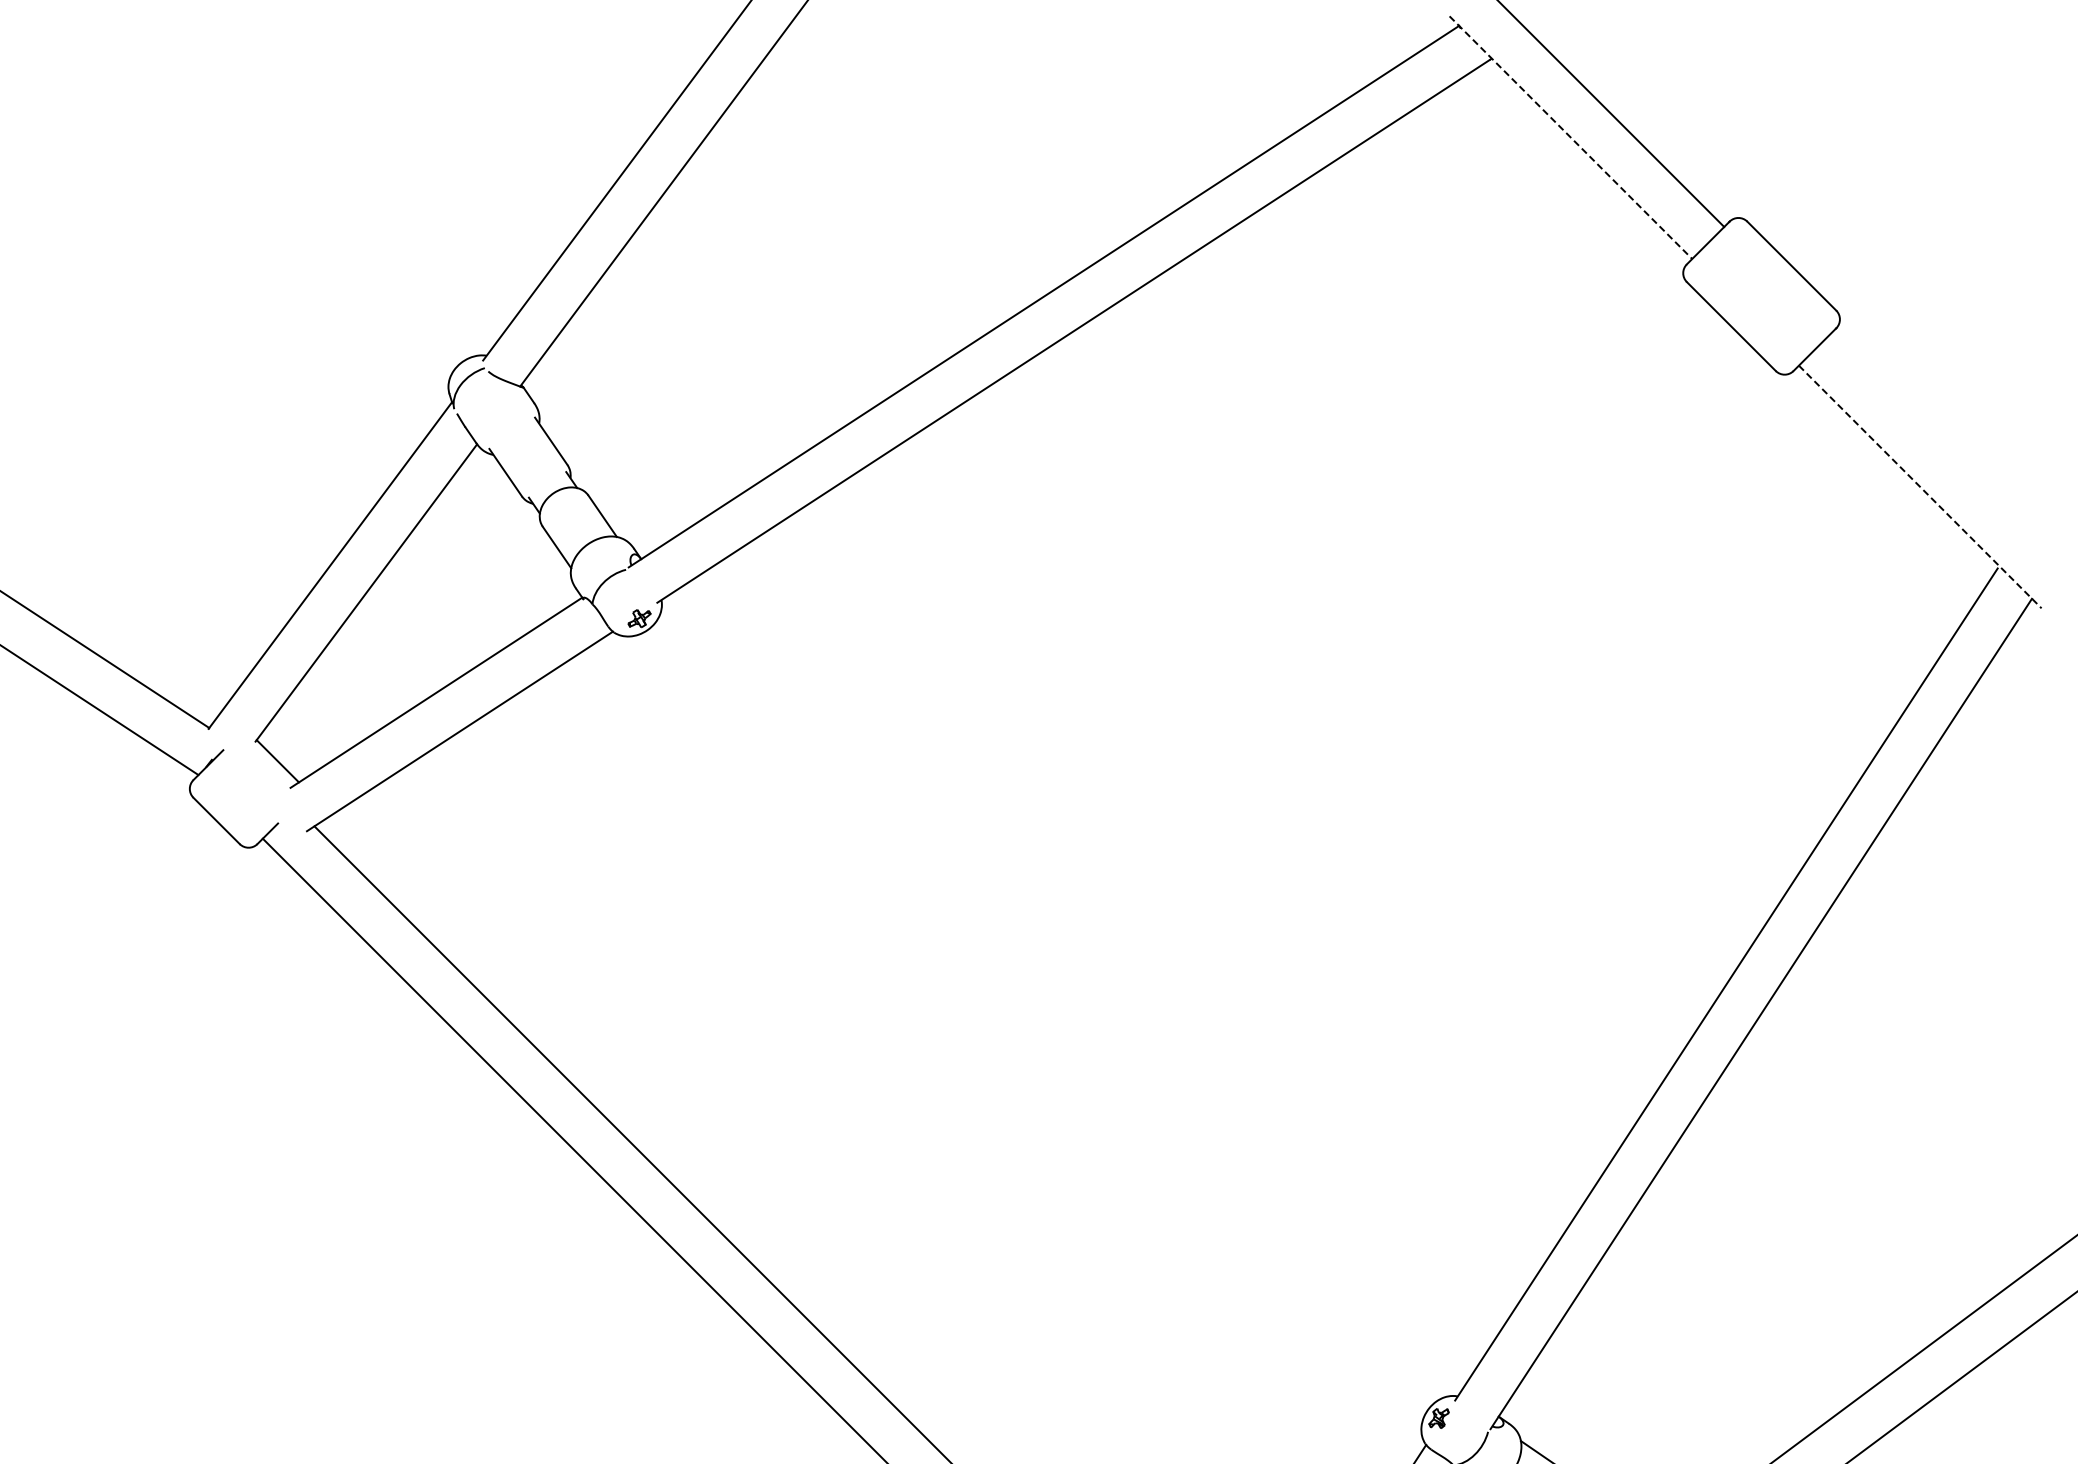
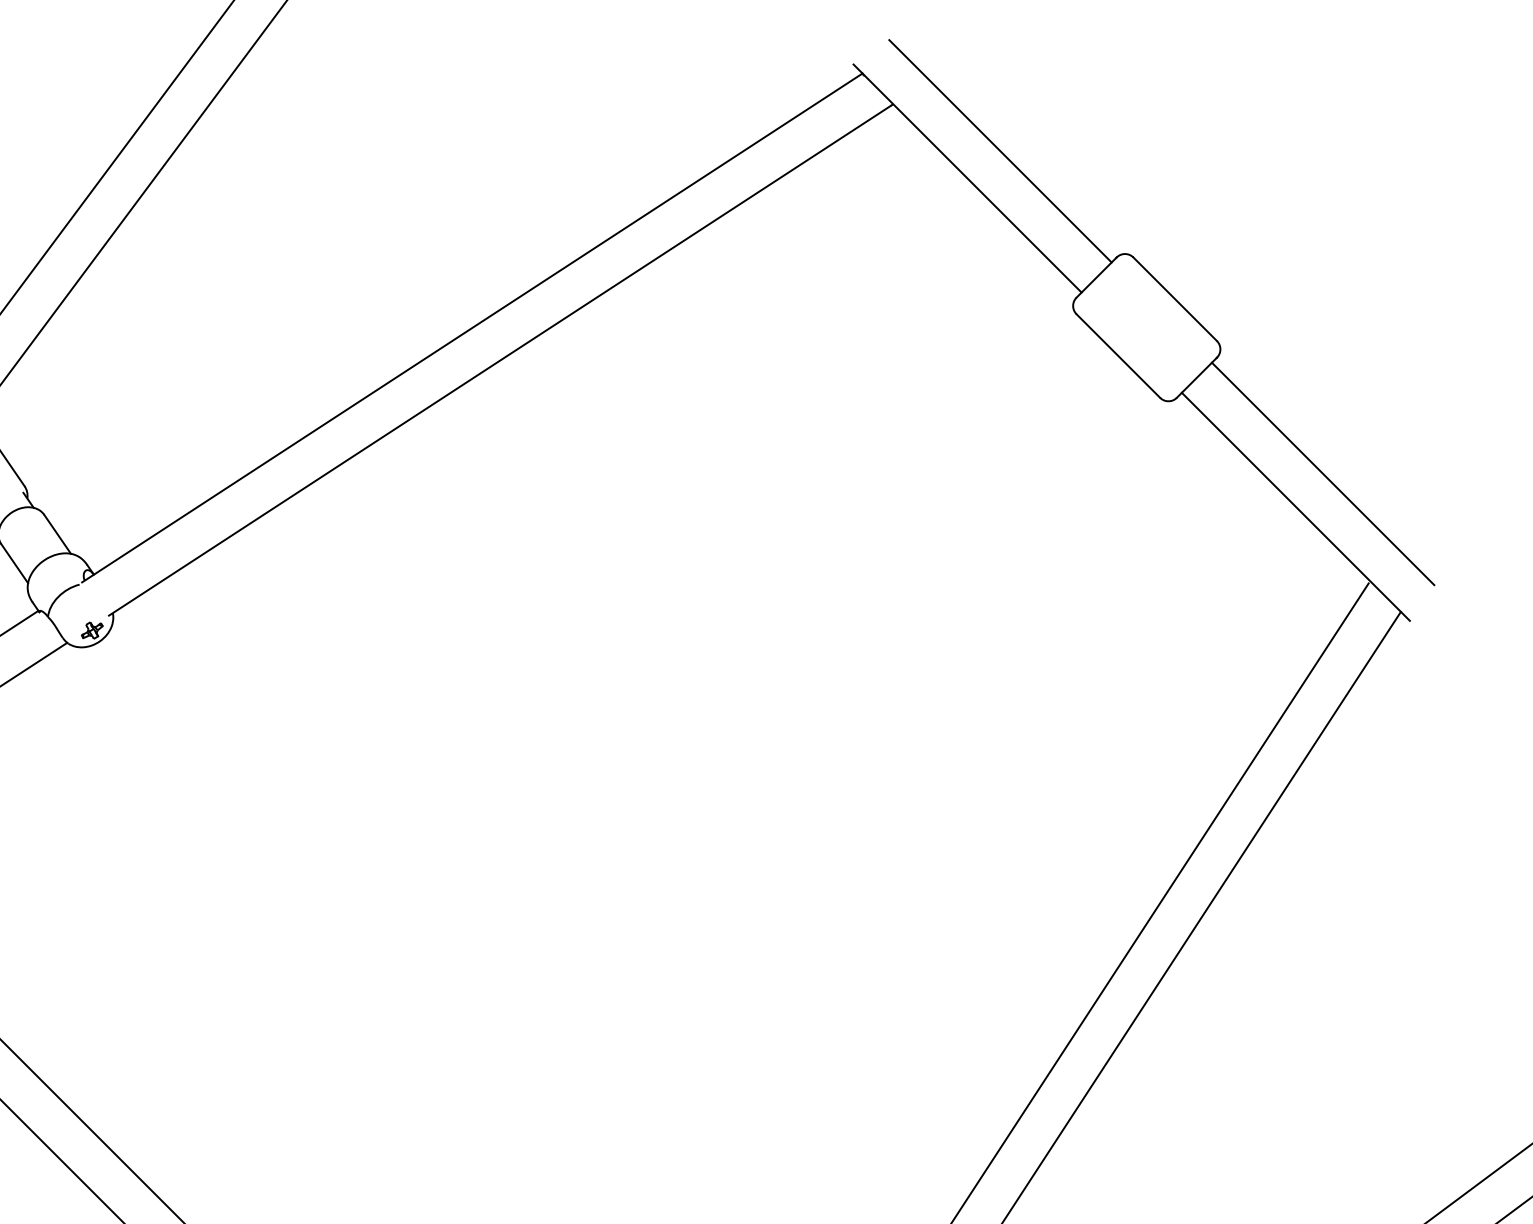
line: (1570, 137) -> (967, 178), dashed -> solid
line: (1948, 451) -> (1322, 473), added
line: (1920, 487) -> (1296, 507), dashed -> solid

